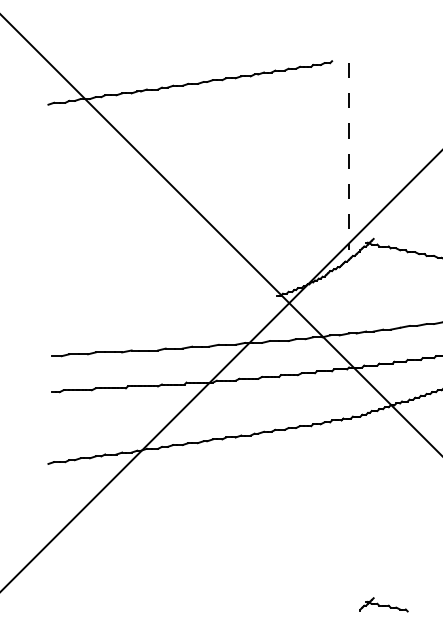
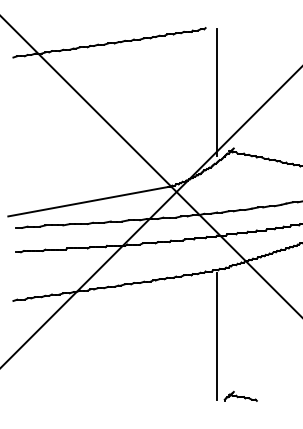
line: (349, 157) -> (217, 93), dashed -> solid
line: (159, 317) -> (88, 201), added
line: (349, 514) -> (217, 335), added

